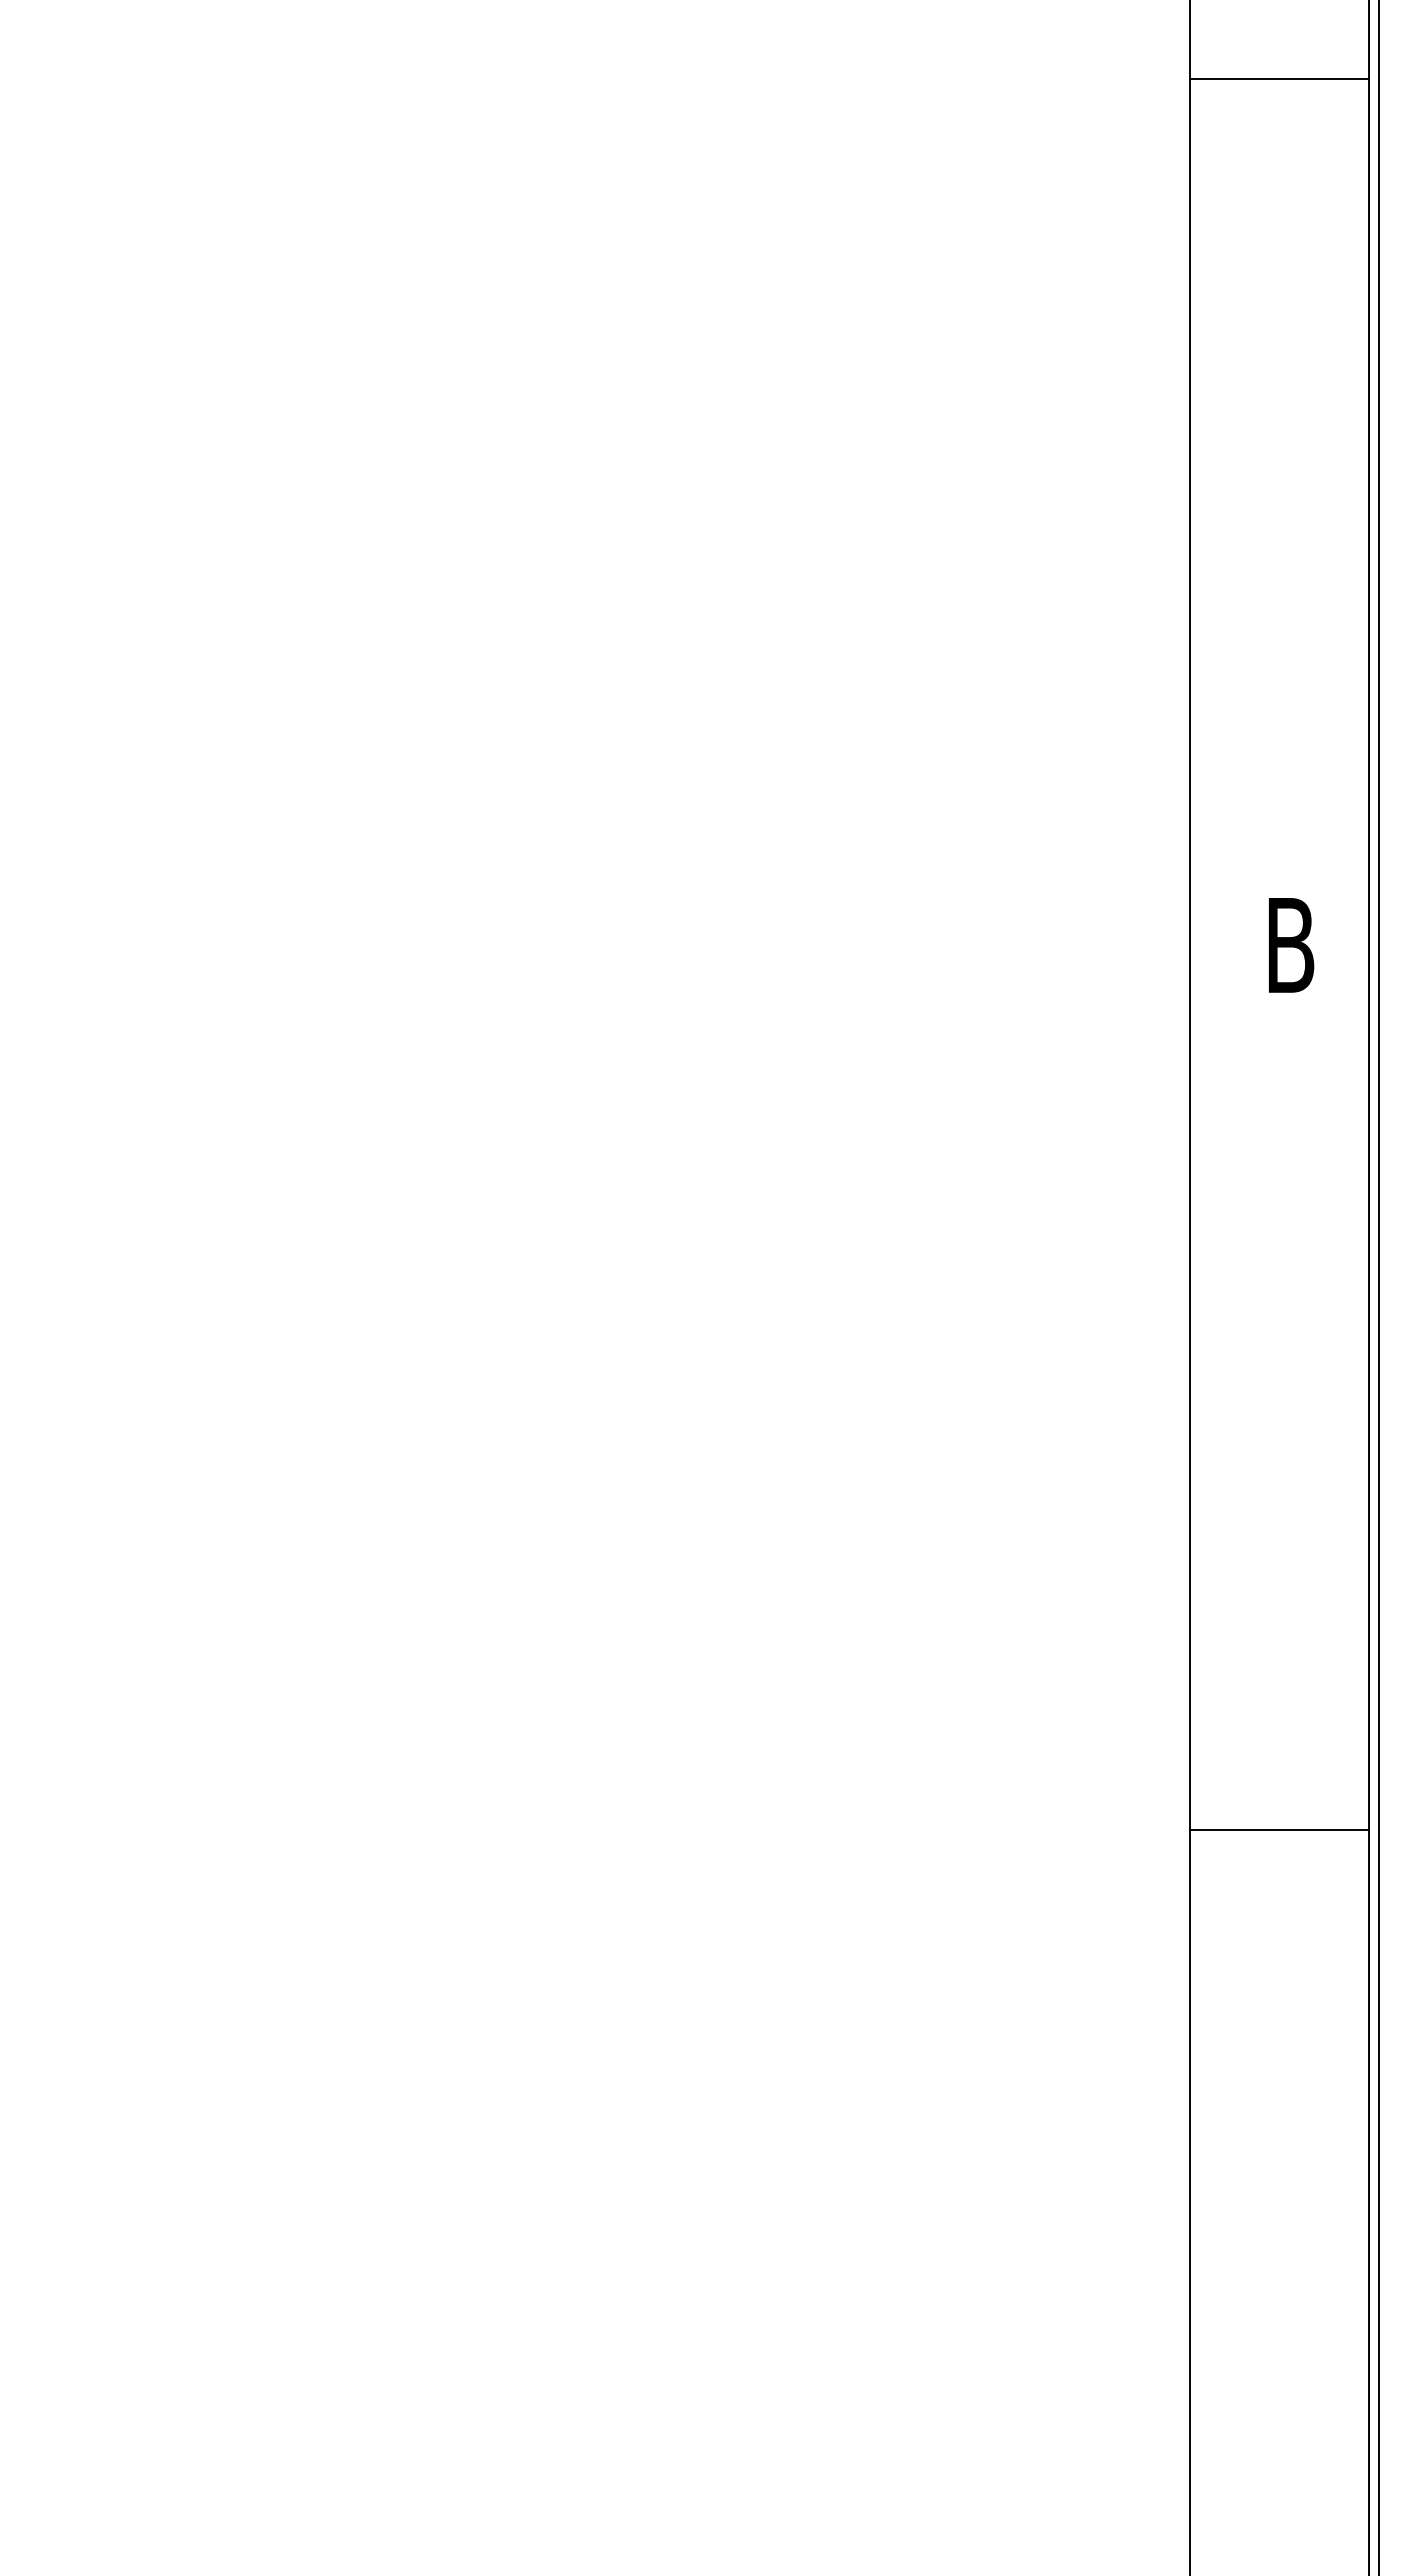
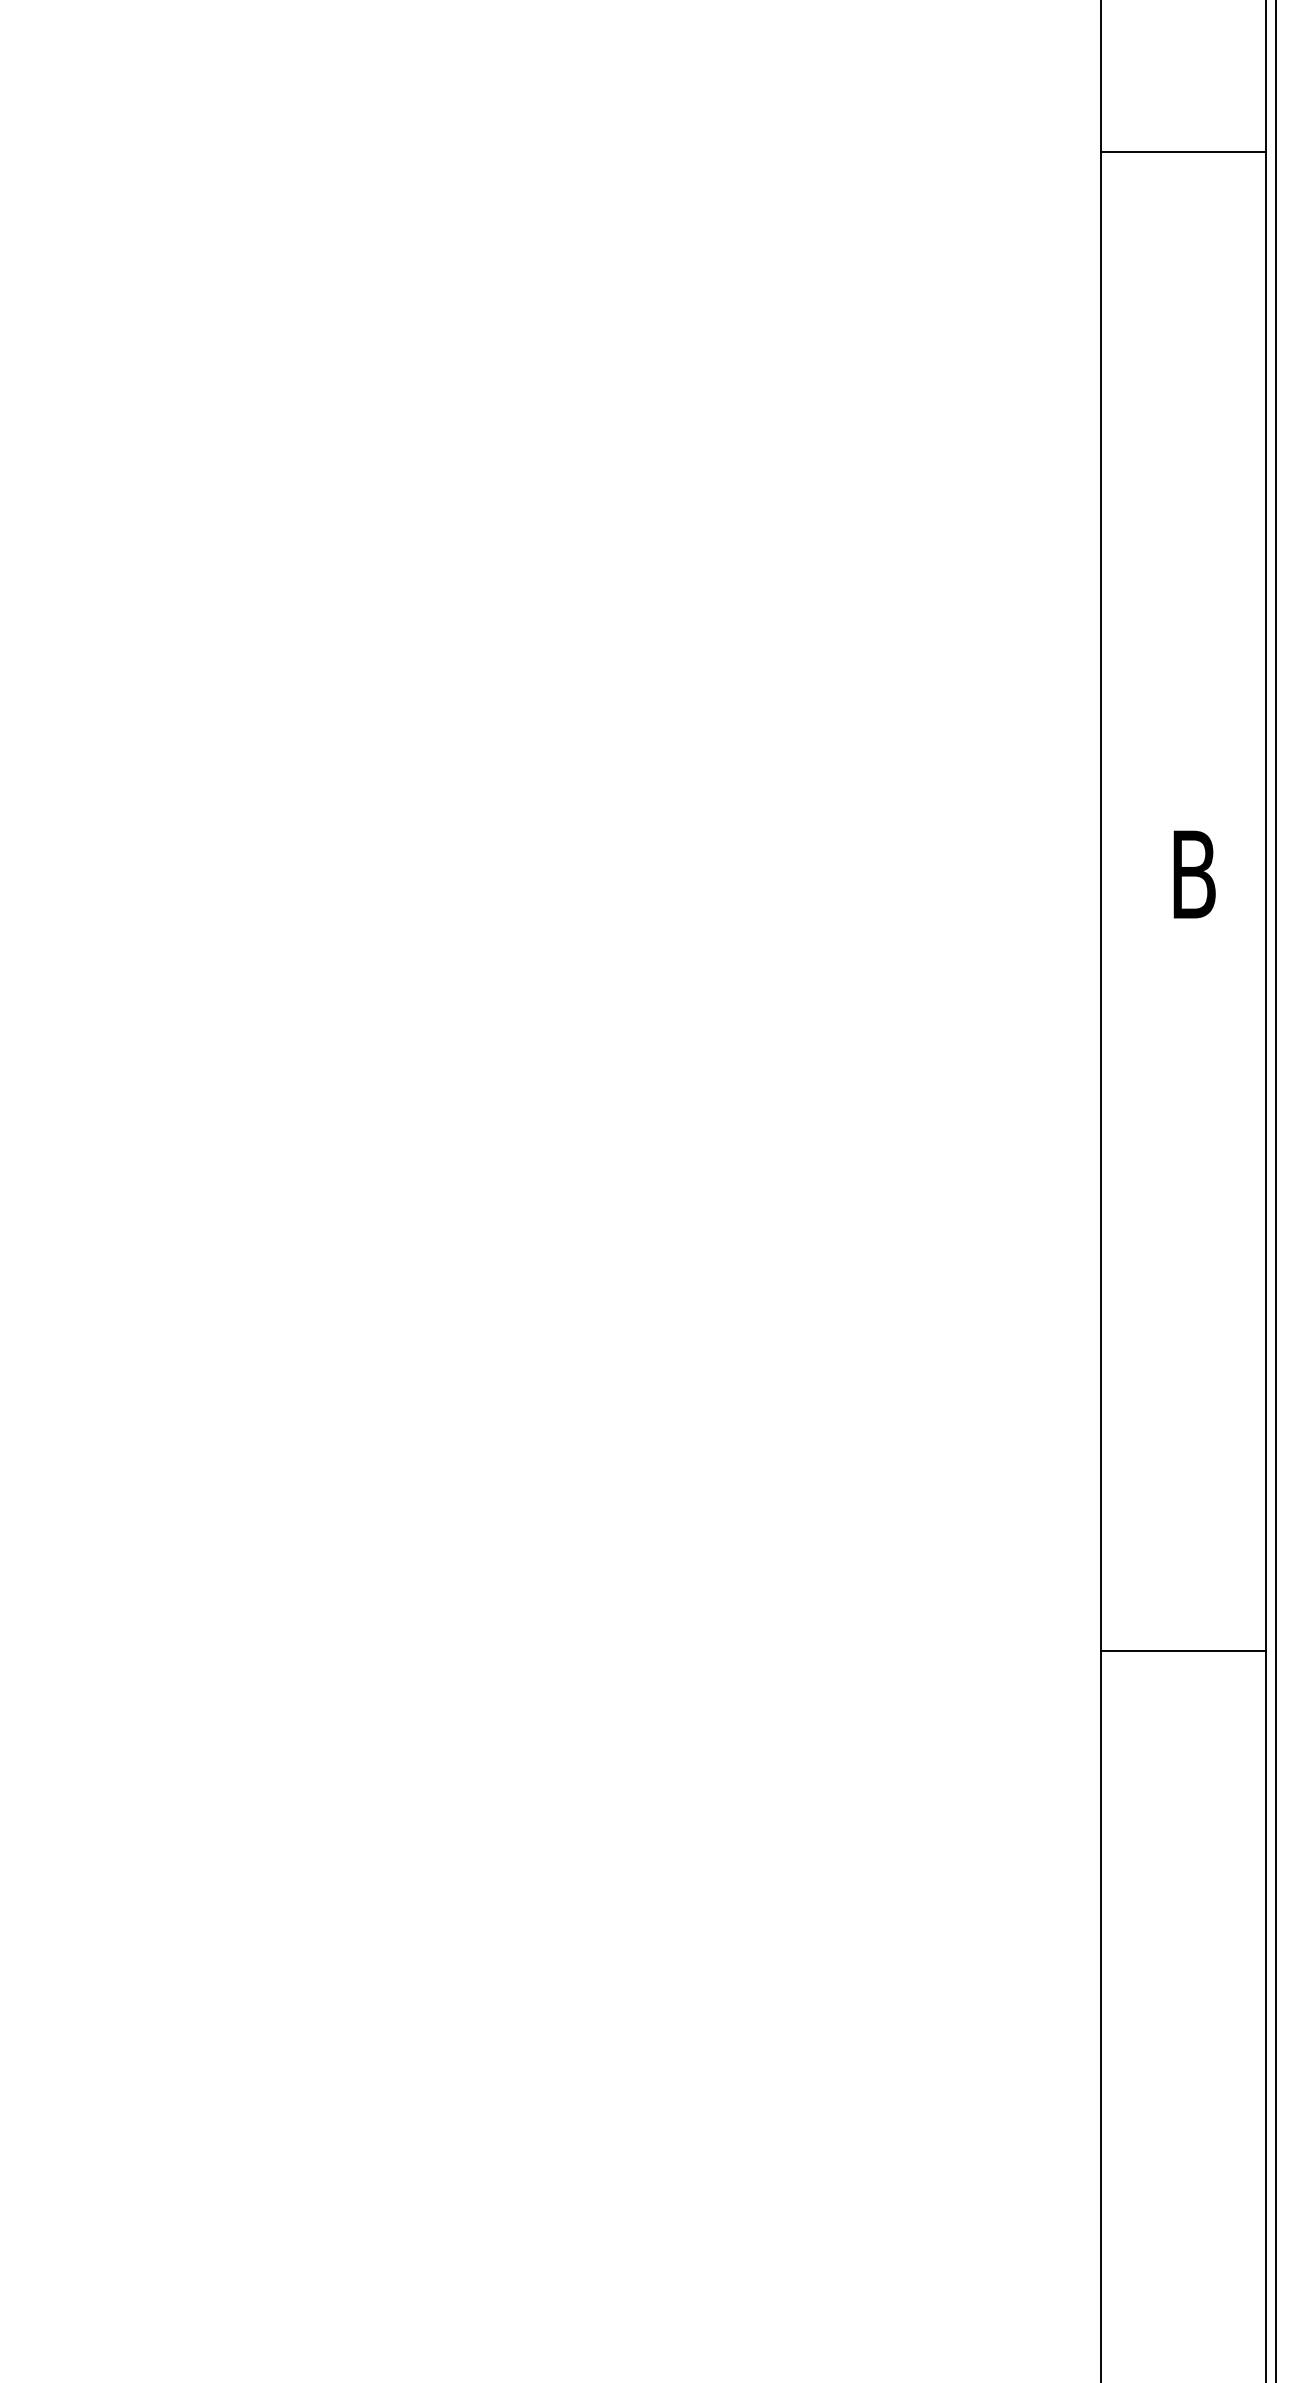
line: (1278, 79) -> (1182, 152), moved
line: (1278, 1829) -> (1182, 1650), moved

